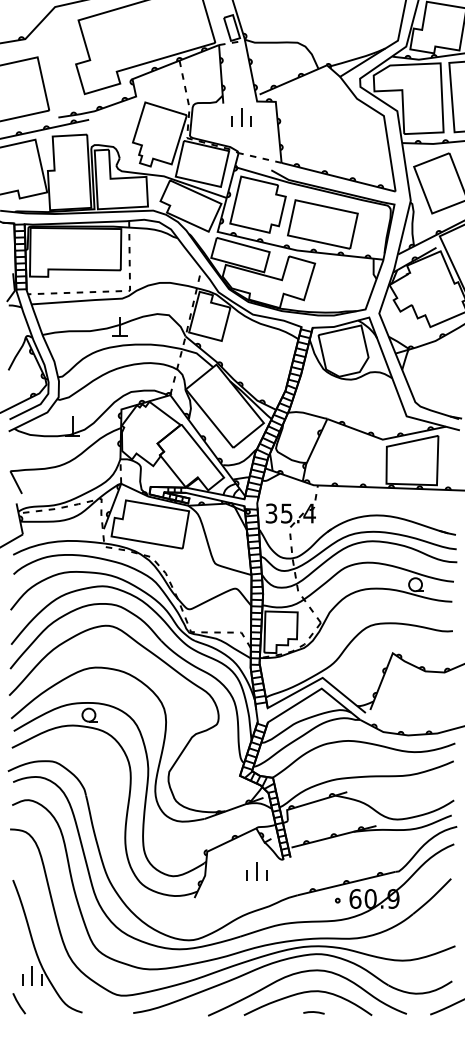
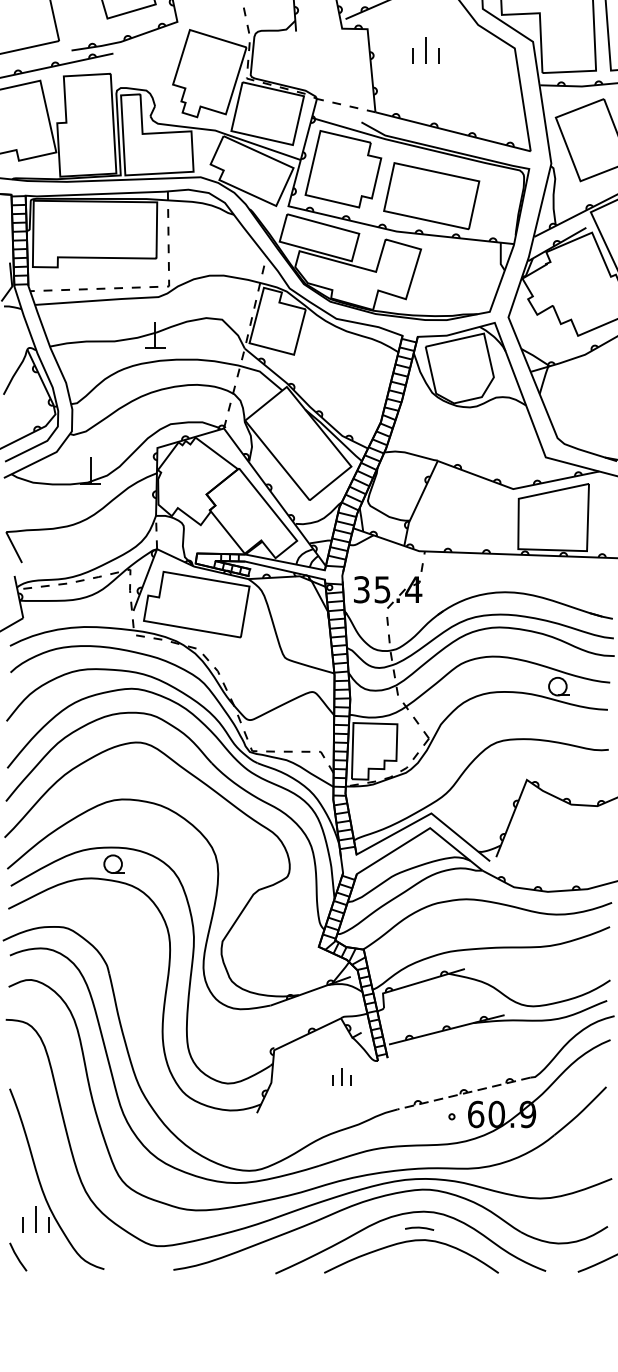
part: (241, 117) -> (425, 50), moved
part: (256, 871) -> (341, 1077), size x0.7
line: (346, 883) -> (463, 1093), solid -> dashed
line: (313, 1012) -> (418, 1228), moved

